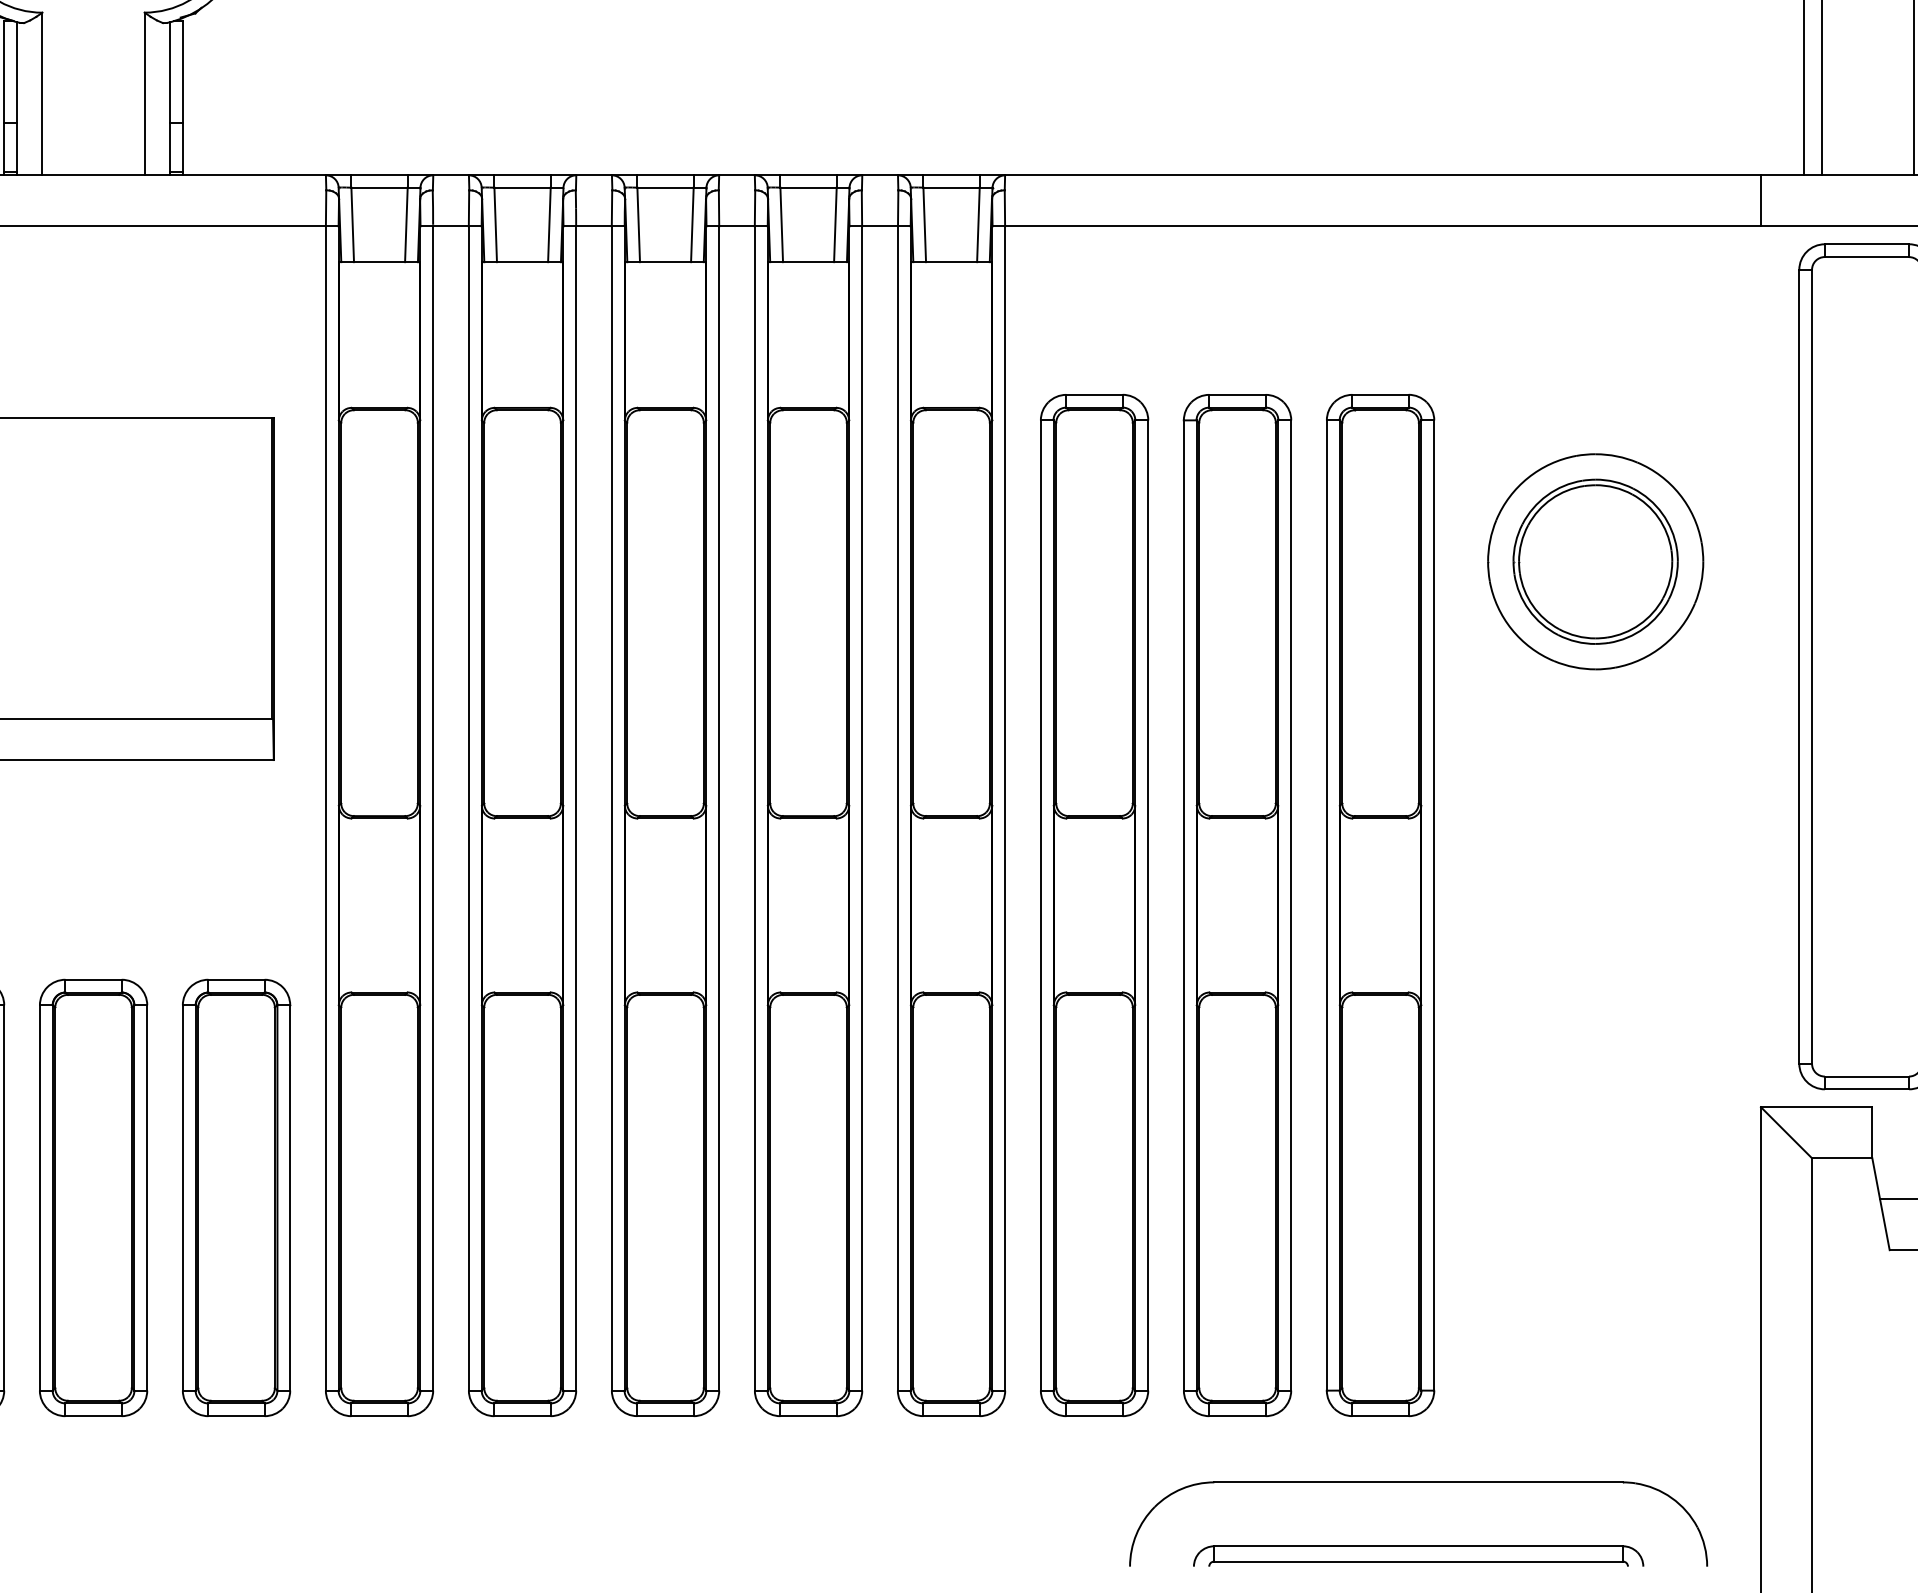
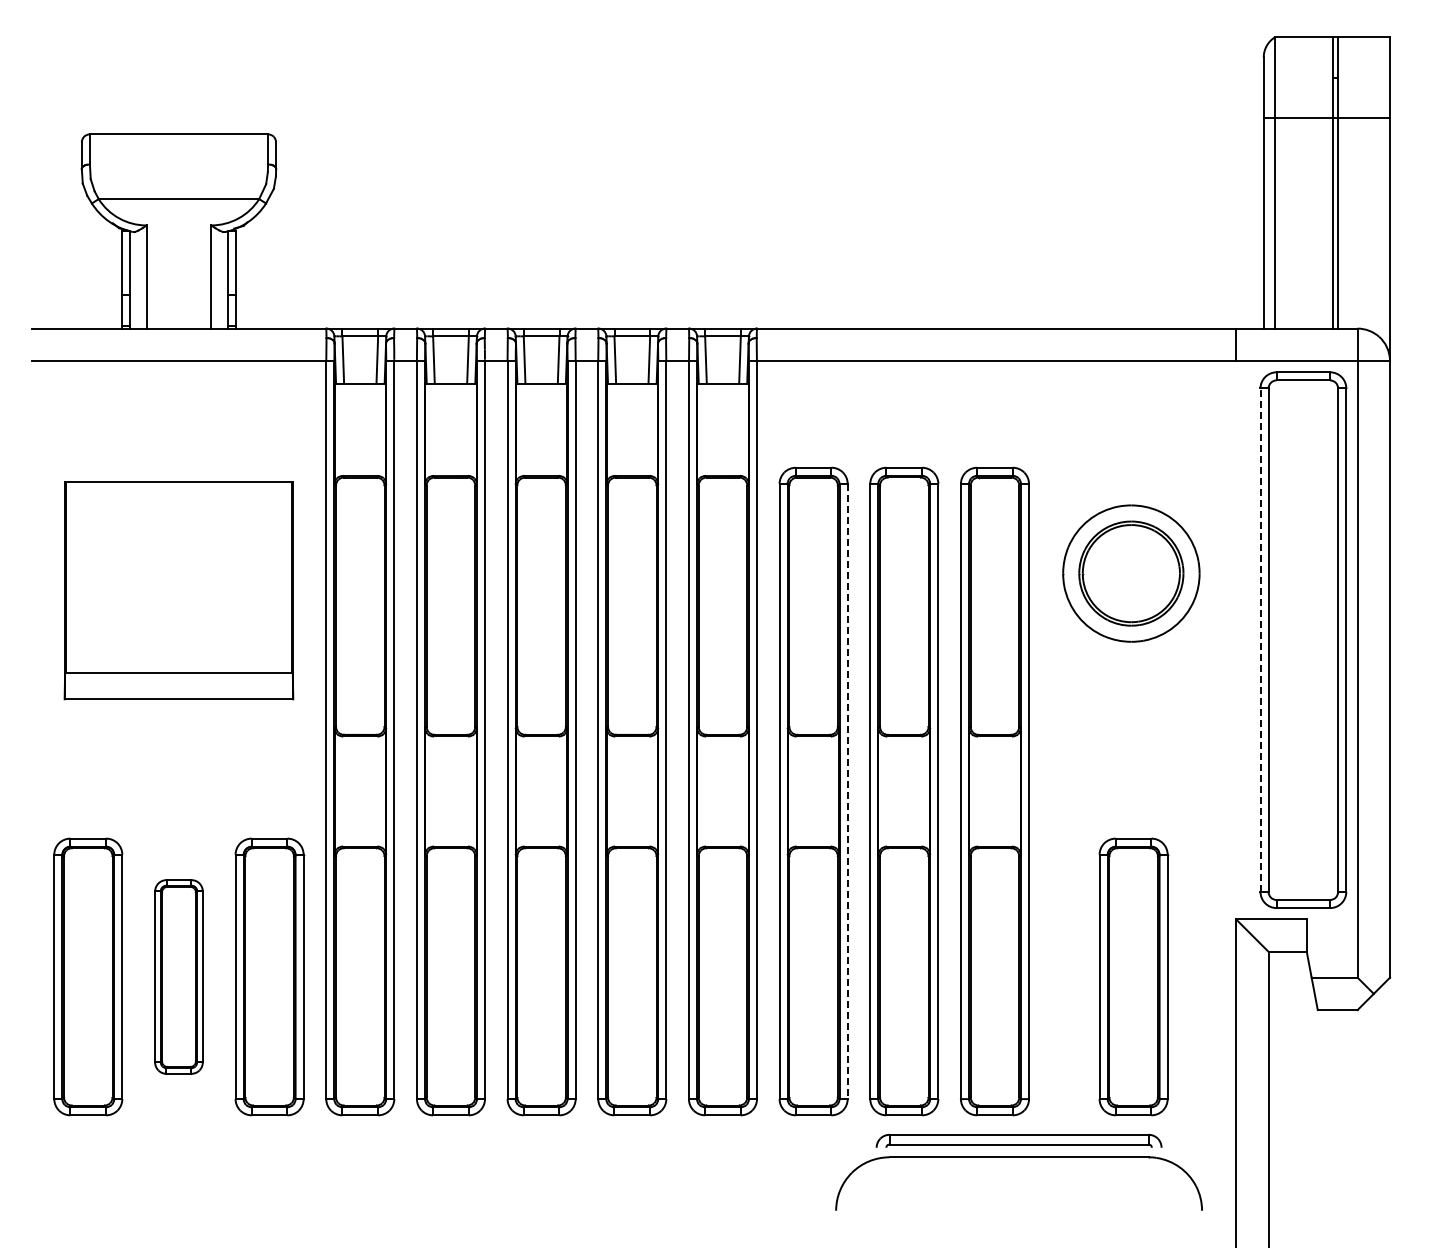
line: (1799, 667) -> (1260, 640), solid -> dashed
line: (1147, 905) -> (847, 791), solid -> dashed
part: (92, 1197) -> (178, 976), size x0.7
part: (1599, 1197) -> (1133, 976), added
part: (1417, 1555) -> (1018, 1140), moved

